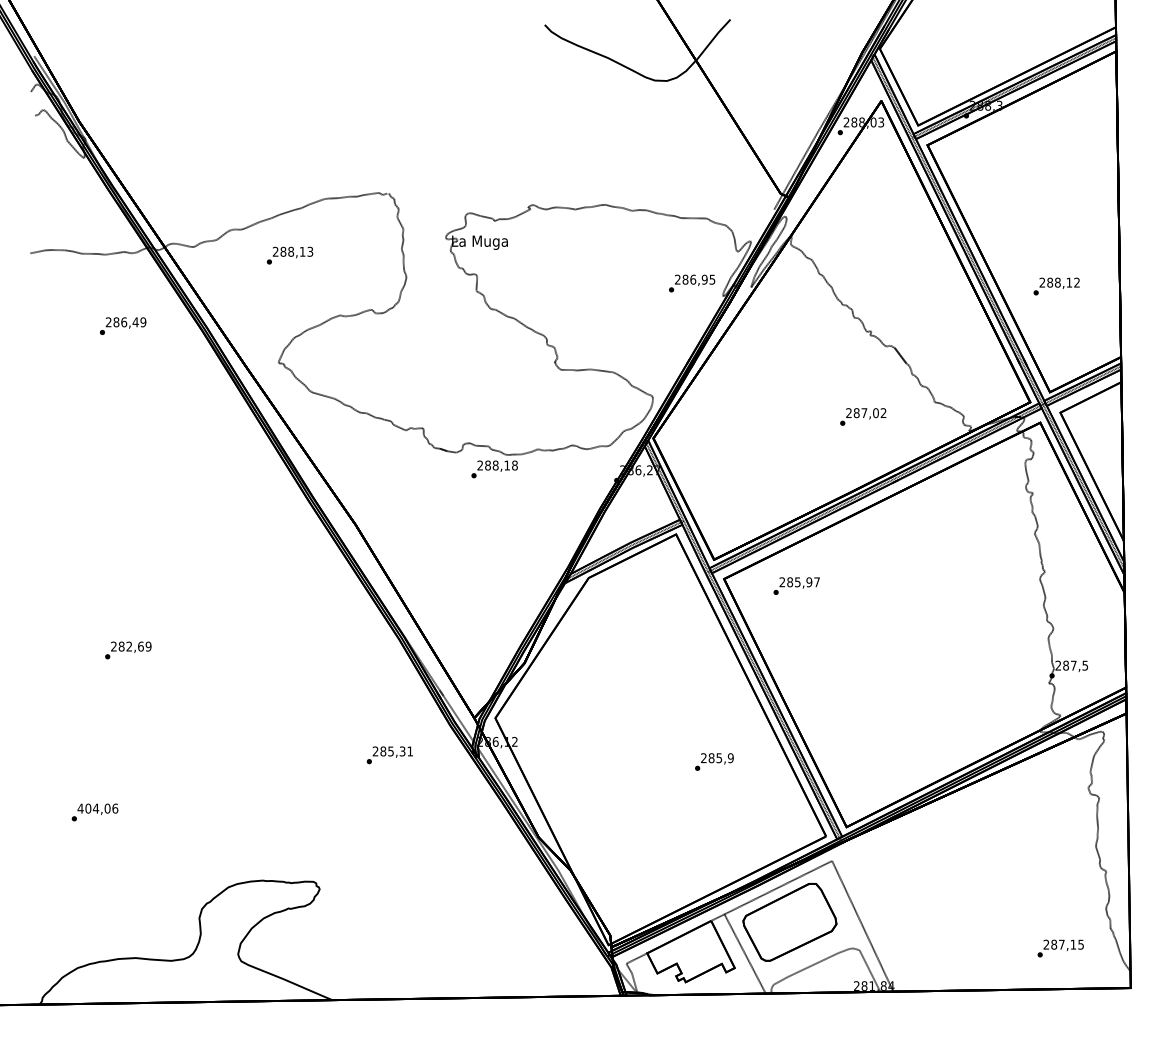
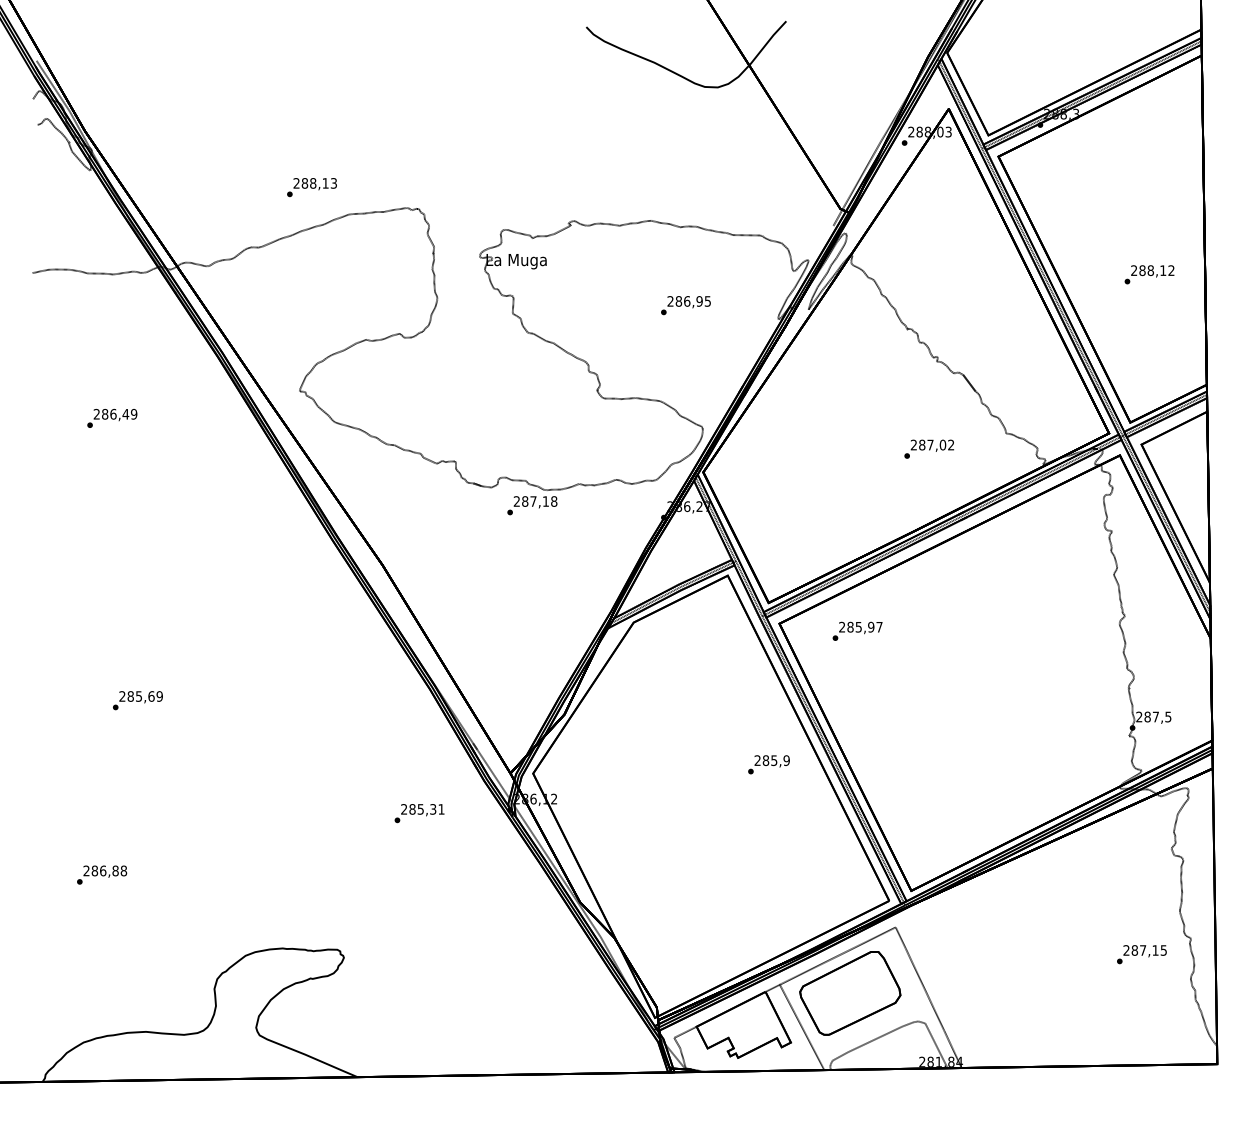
text: (289, 255) -> (311, 187), moved
text: (691, 283) -> (685, 305), moved
text: (1056, 286) -> (1149, 274), moved
text: (123, 325) -> (112, 417), moved
text: (495, 465) -> (533, 501), 288,18 -> 287,18
text: (128, 646) -> (138, 696), 282,69 -> 285,69
text: (713, 761) -> (768, 764), moved
text: (98, 808) -> (105, 870), 404,06 -> 286,88
text: (1060, 948) -> (1141, 954), moved

